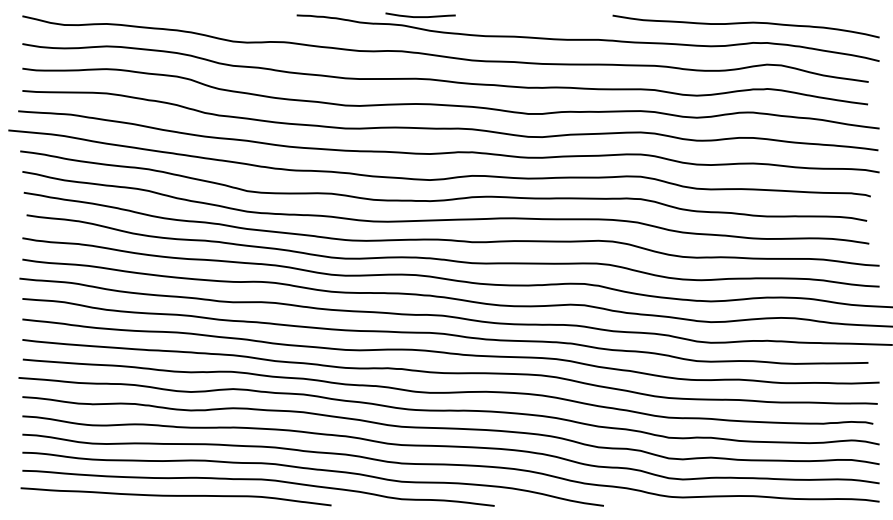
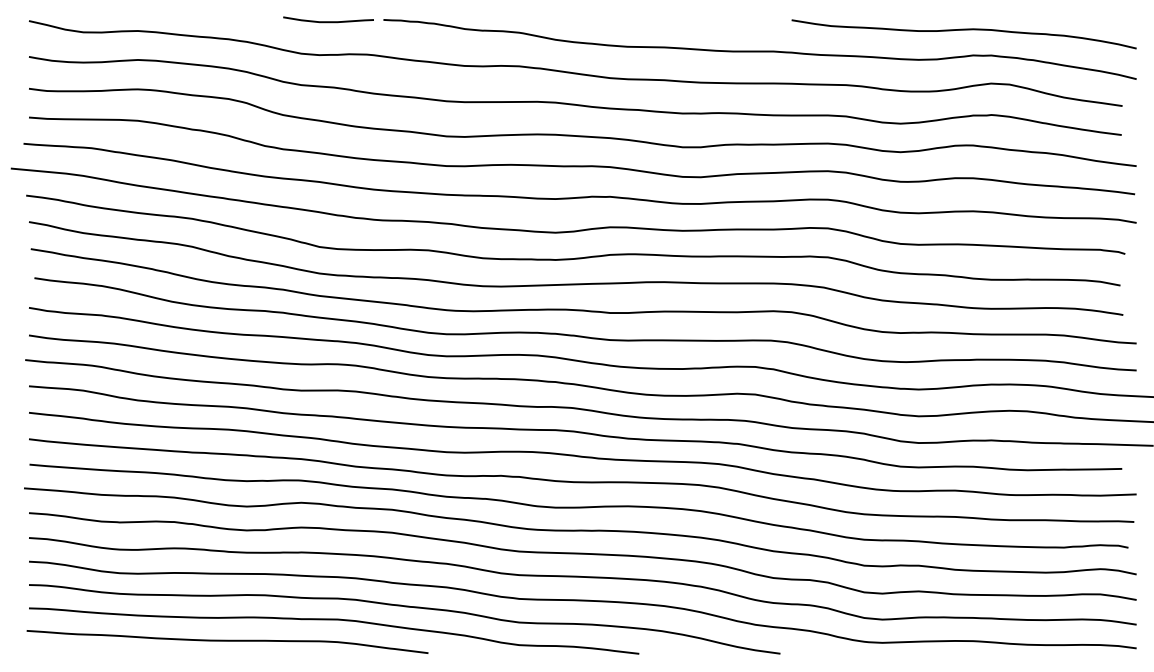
curve: (420, 16) -> (328, 21), moved

